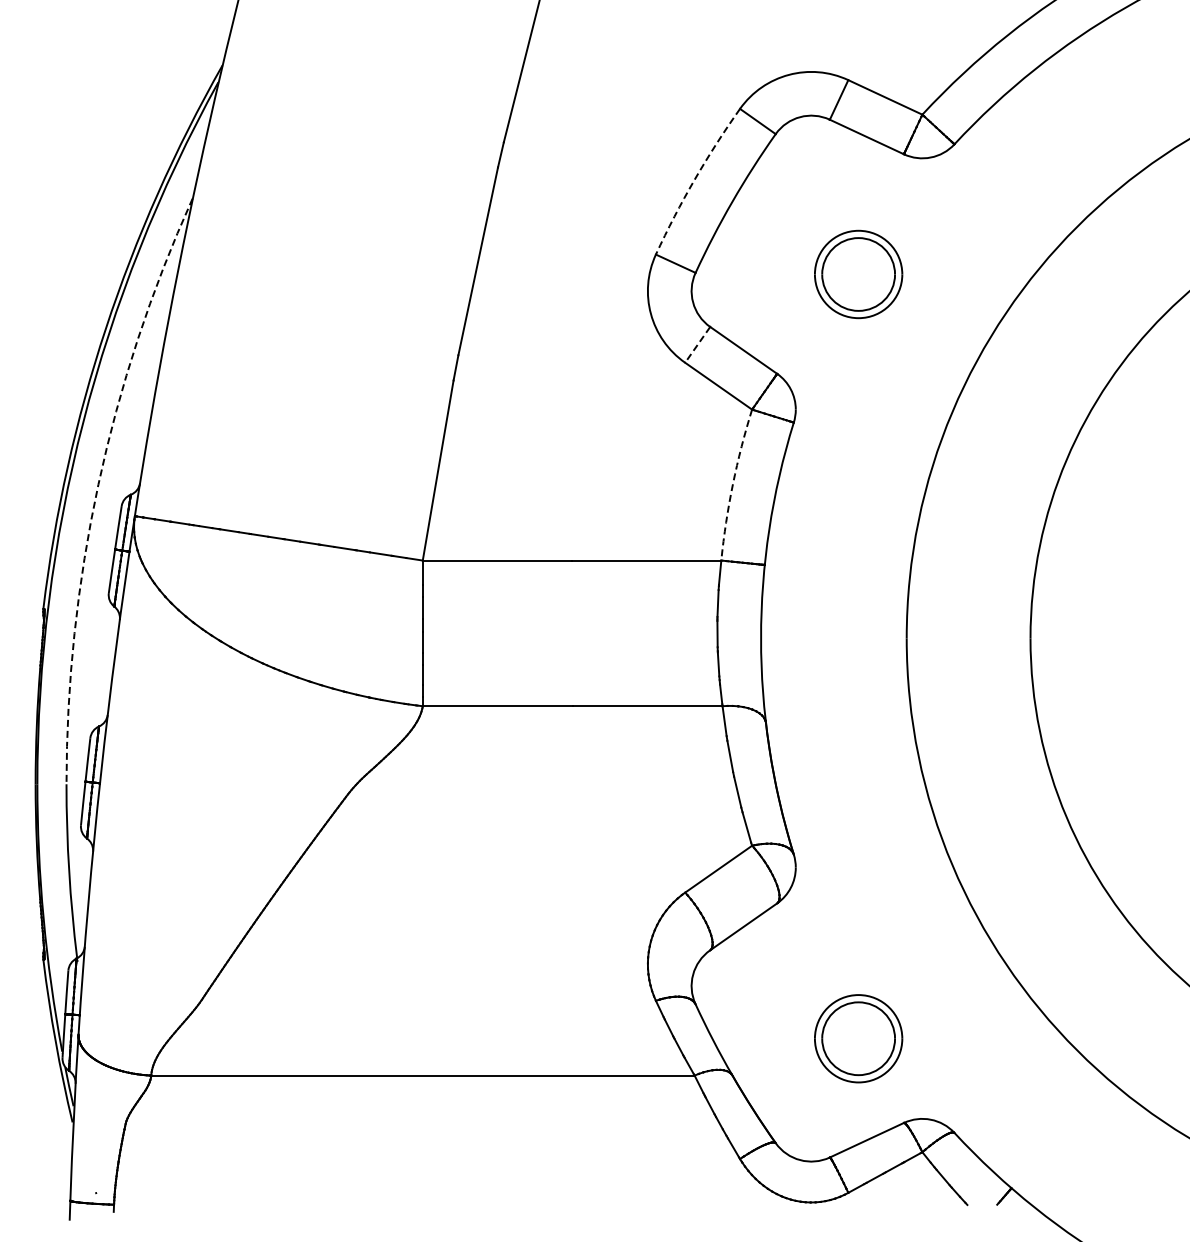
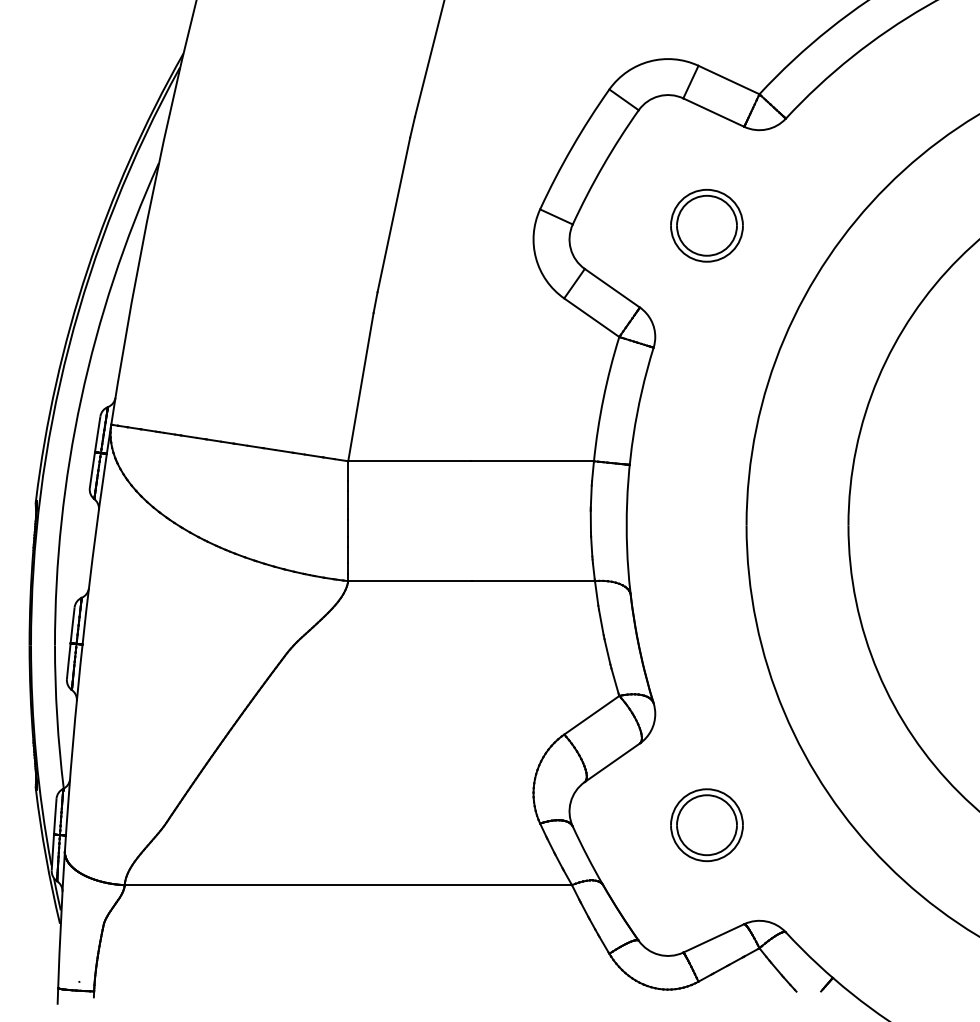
arc: (694, 179) -> (571, 147), dashed -> solid
line: (697, 344) -> (574, 283), dashed -> solid
arc: (98, 484) -> (81, 398), dashed -> solid
arc: (732, 484) -> (603, 398), dashed -> solid
part: (858, 1038) -> (706, 825), moved

